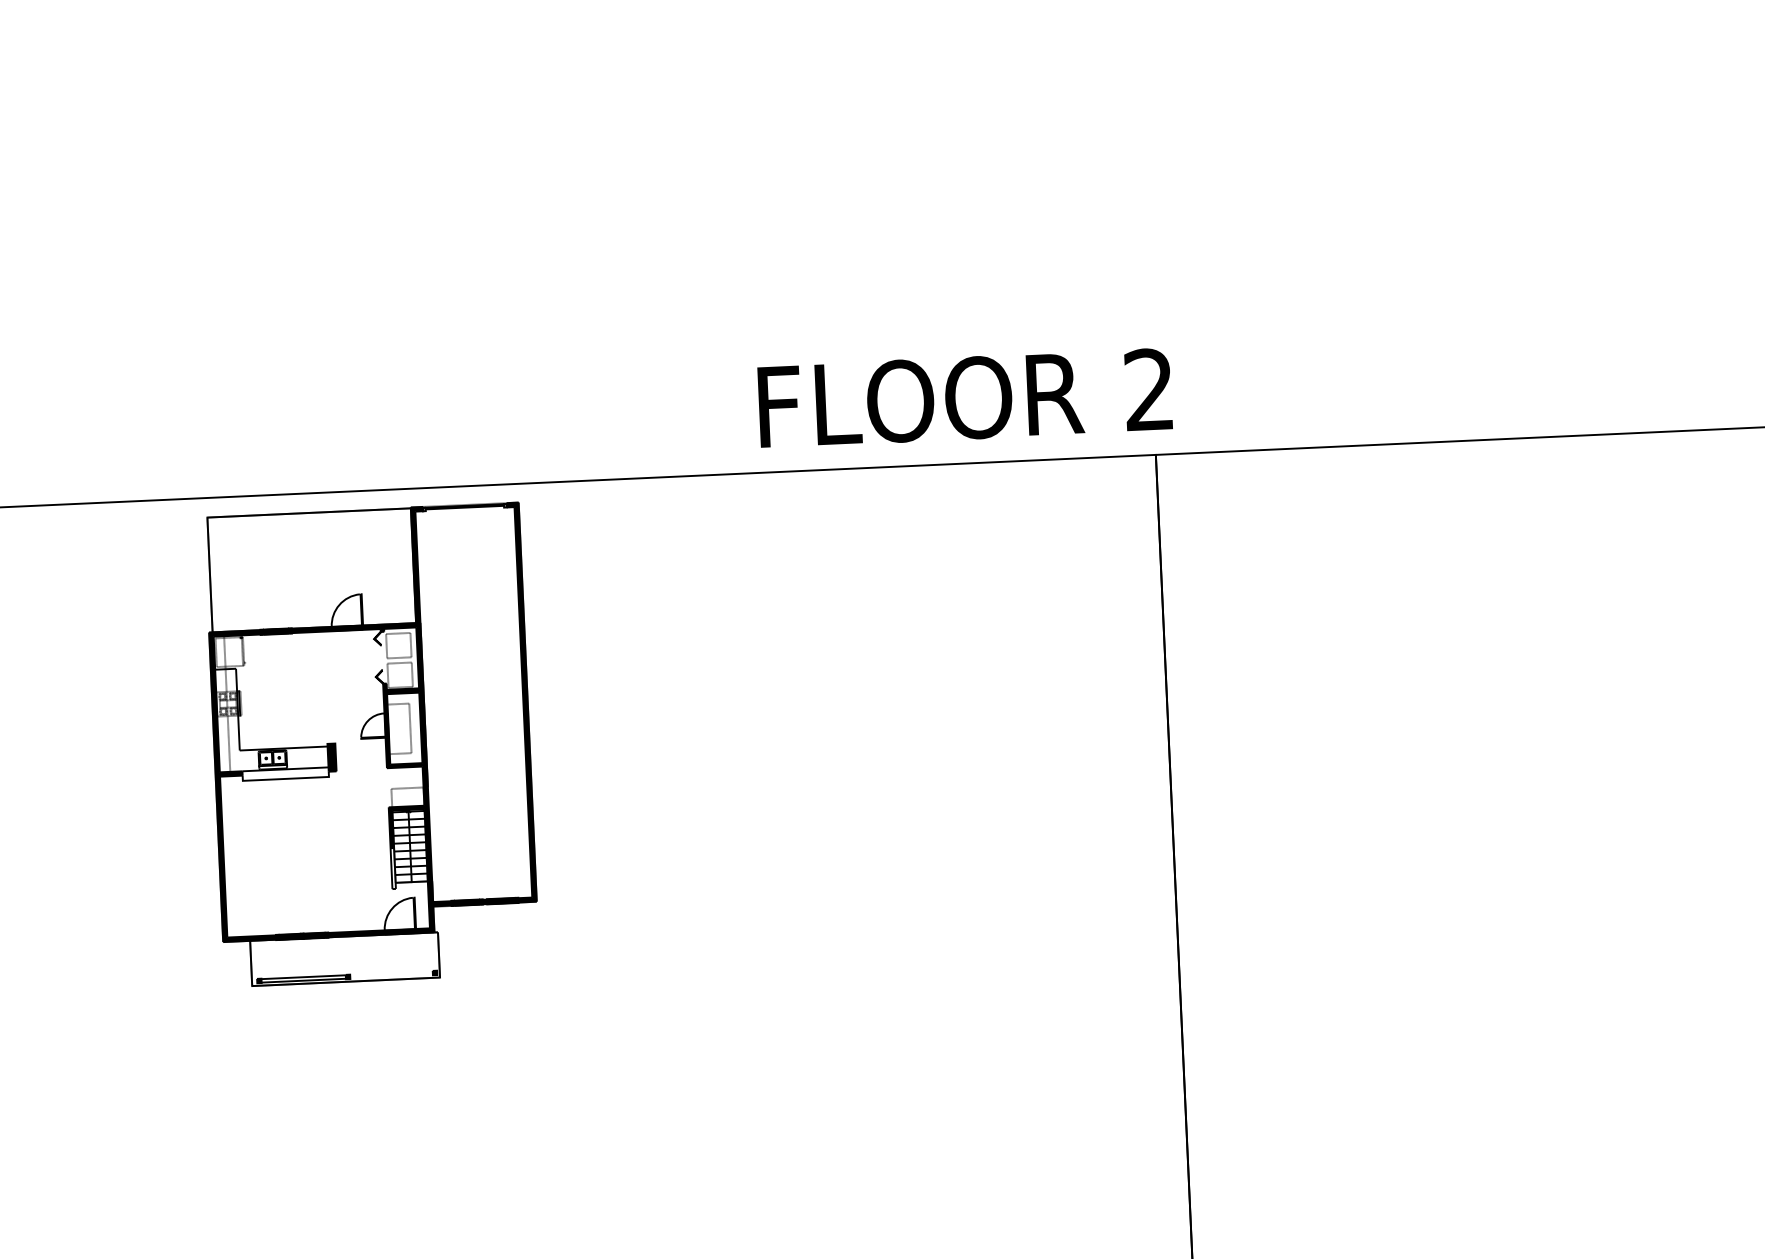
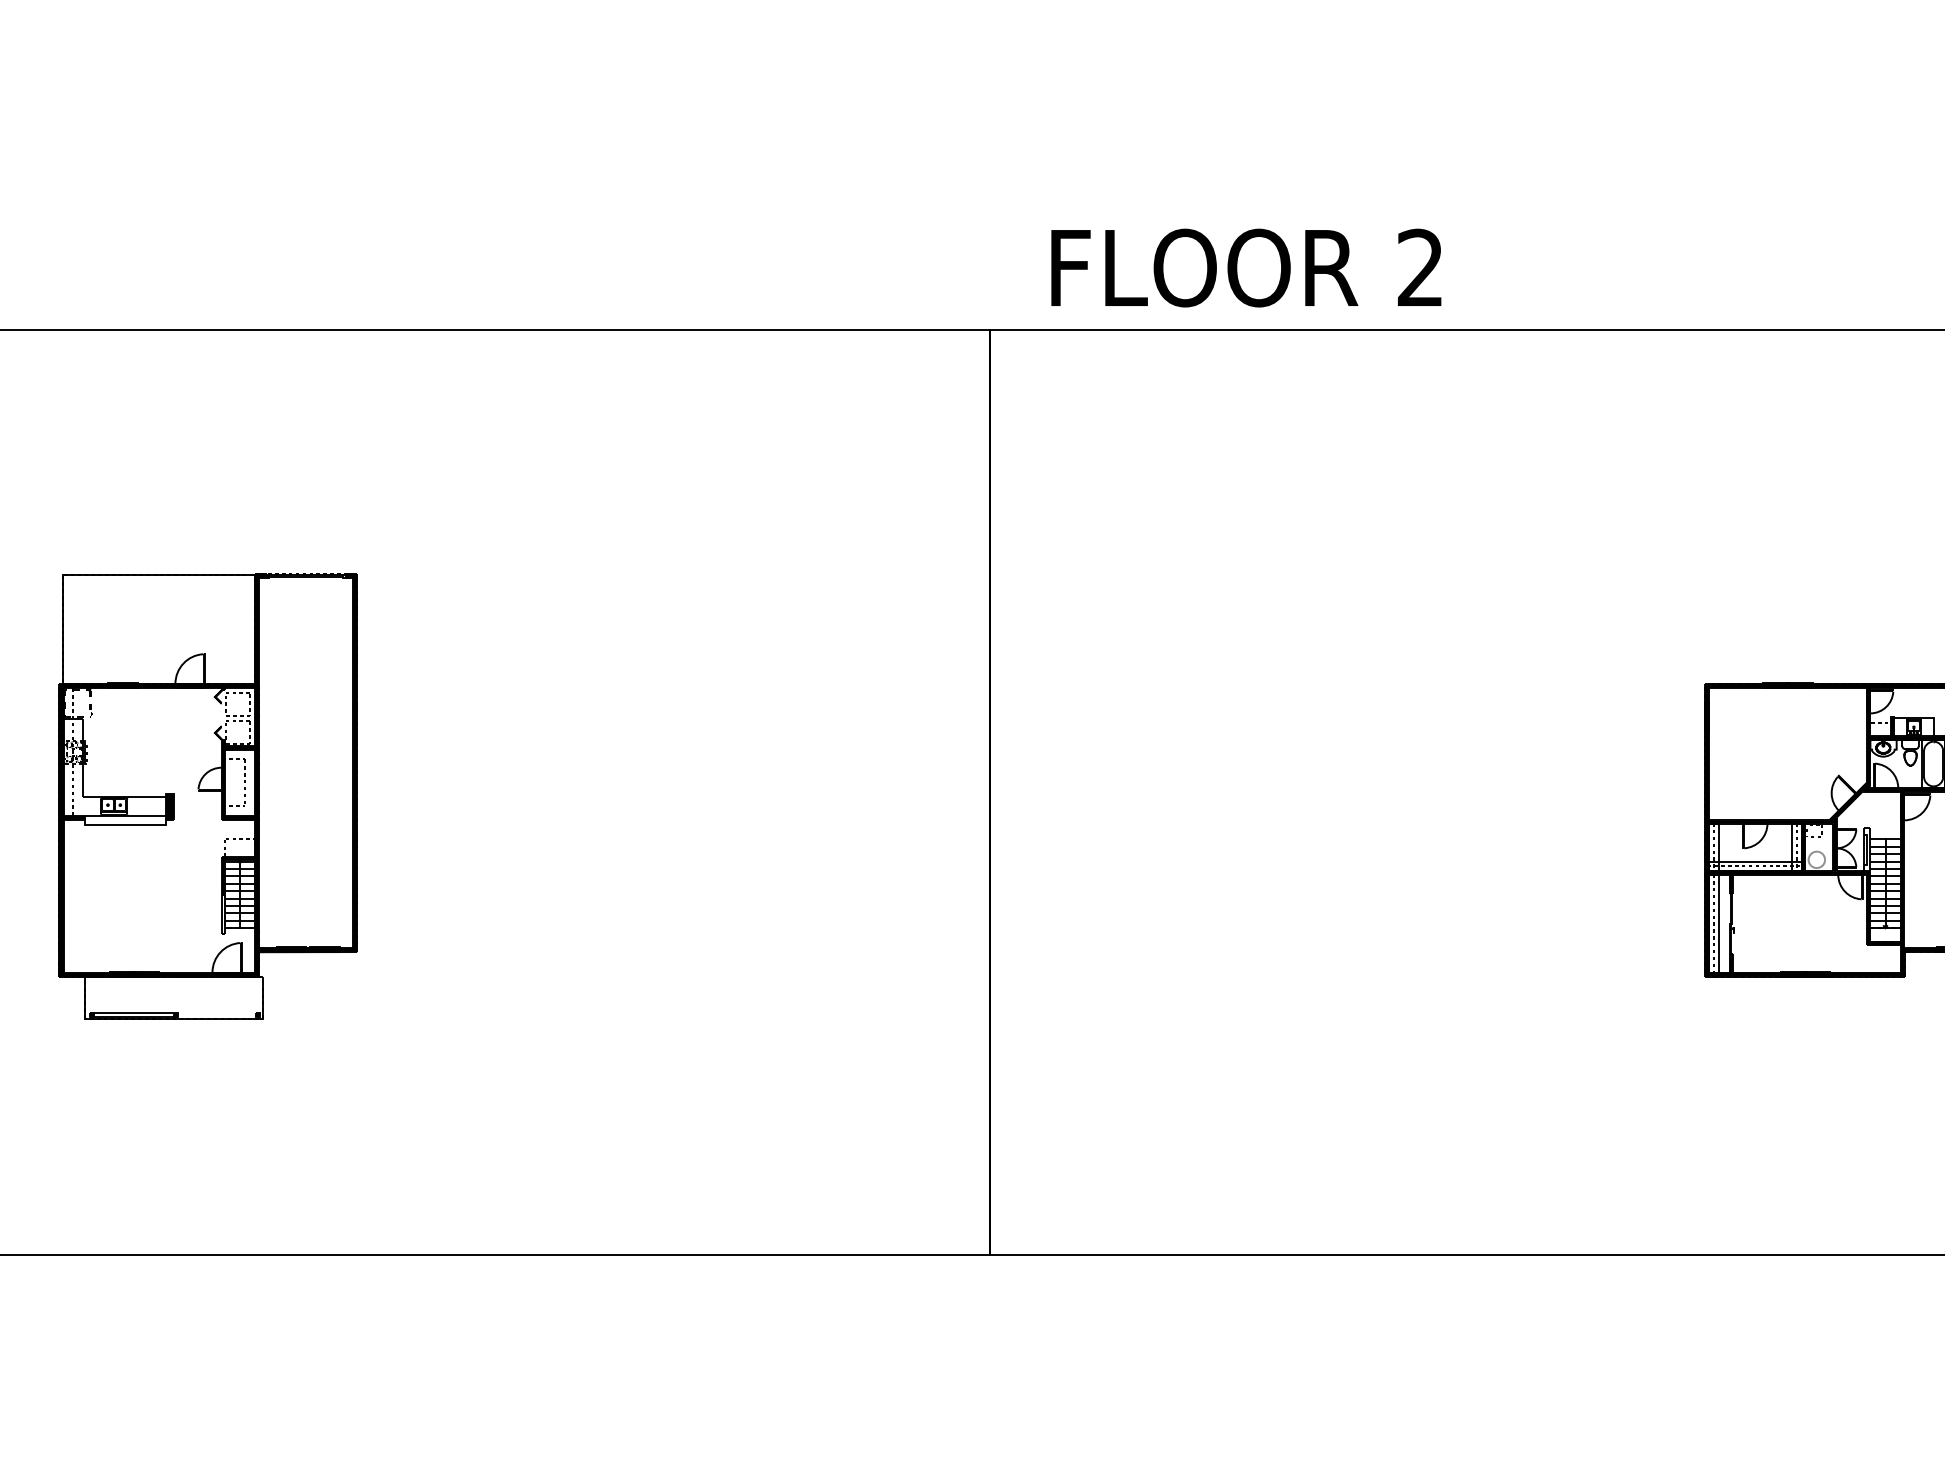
text: (965, 397) -> (1246, 267), moved
part: (371, 744) -> (207, 796), moved

